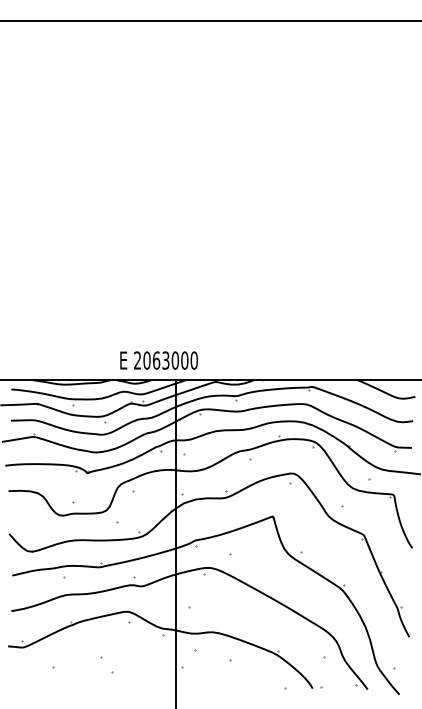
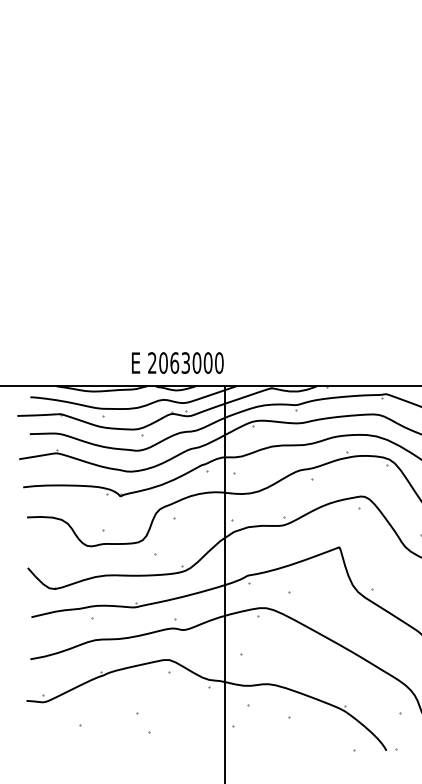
text: (158, 360) -> (177, 362), moved

